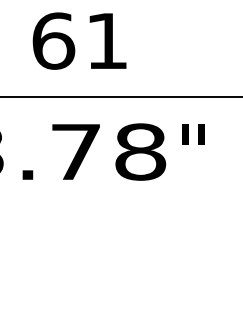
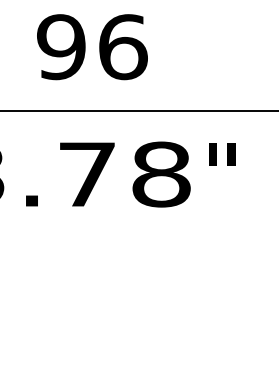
text: (80, 41) -> (92, 47), 61 -> 96

